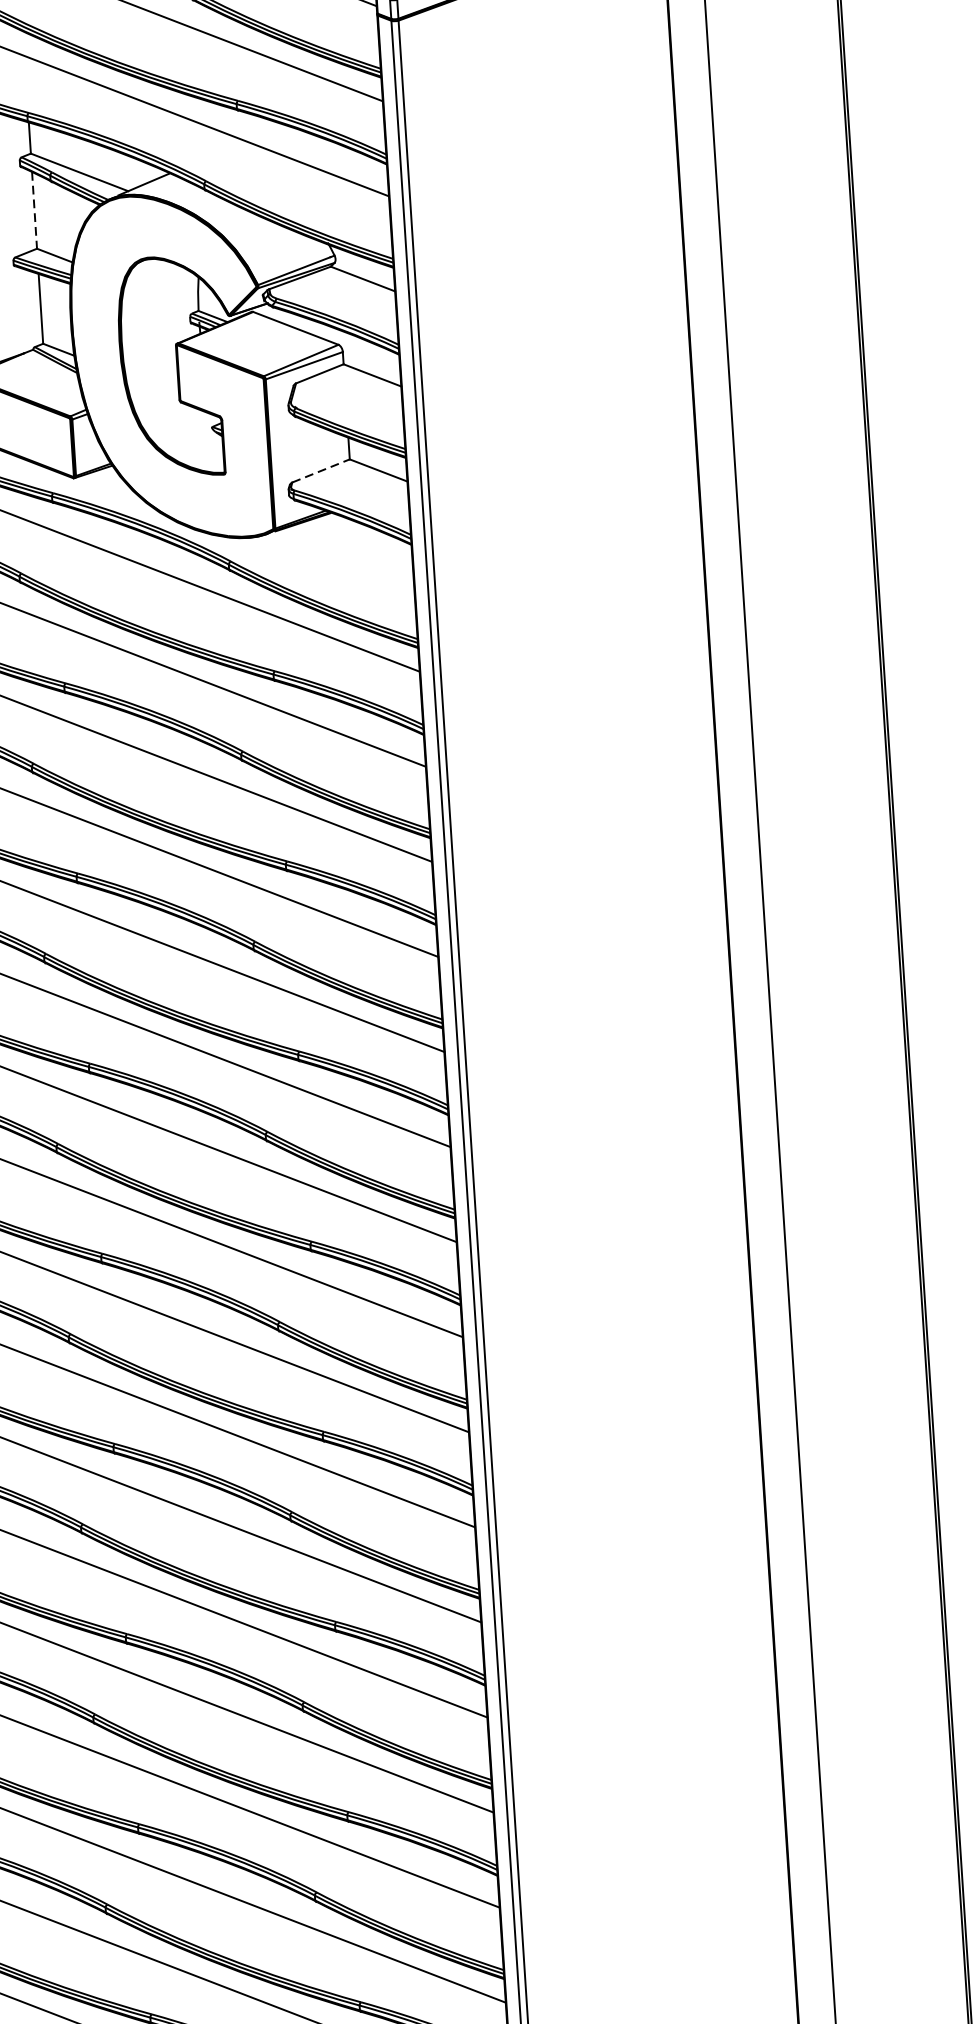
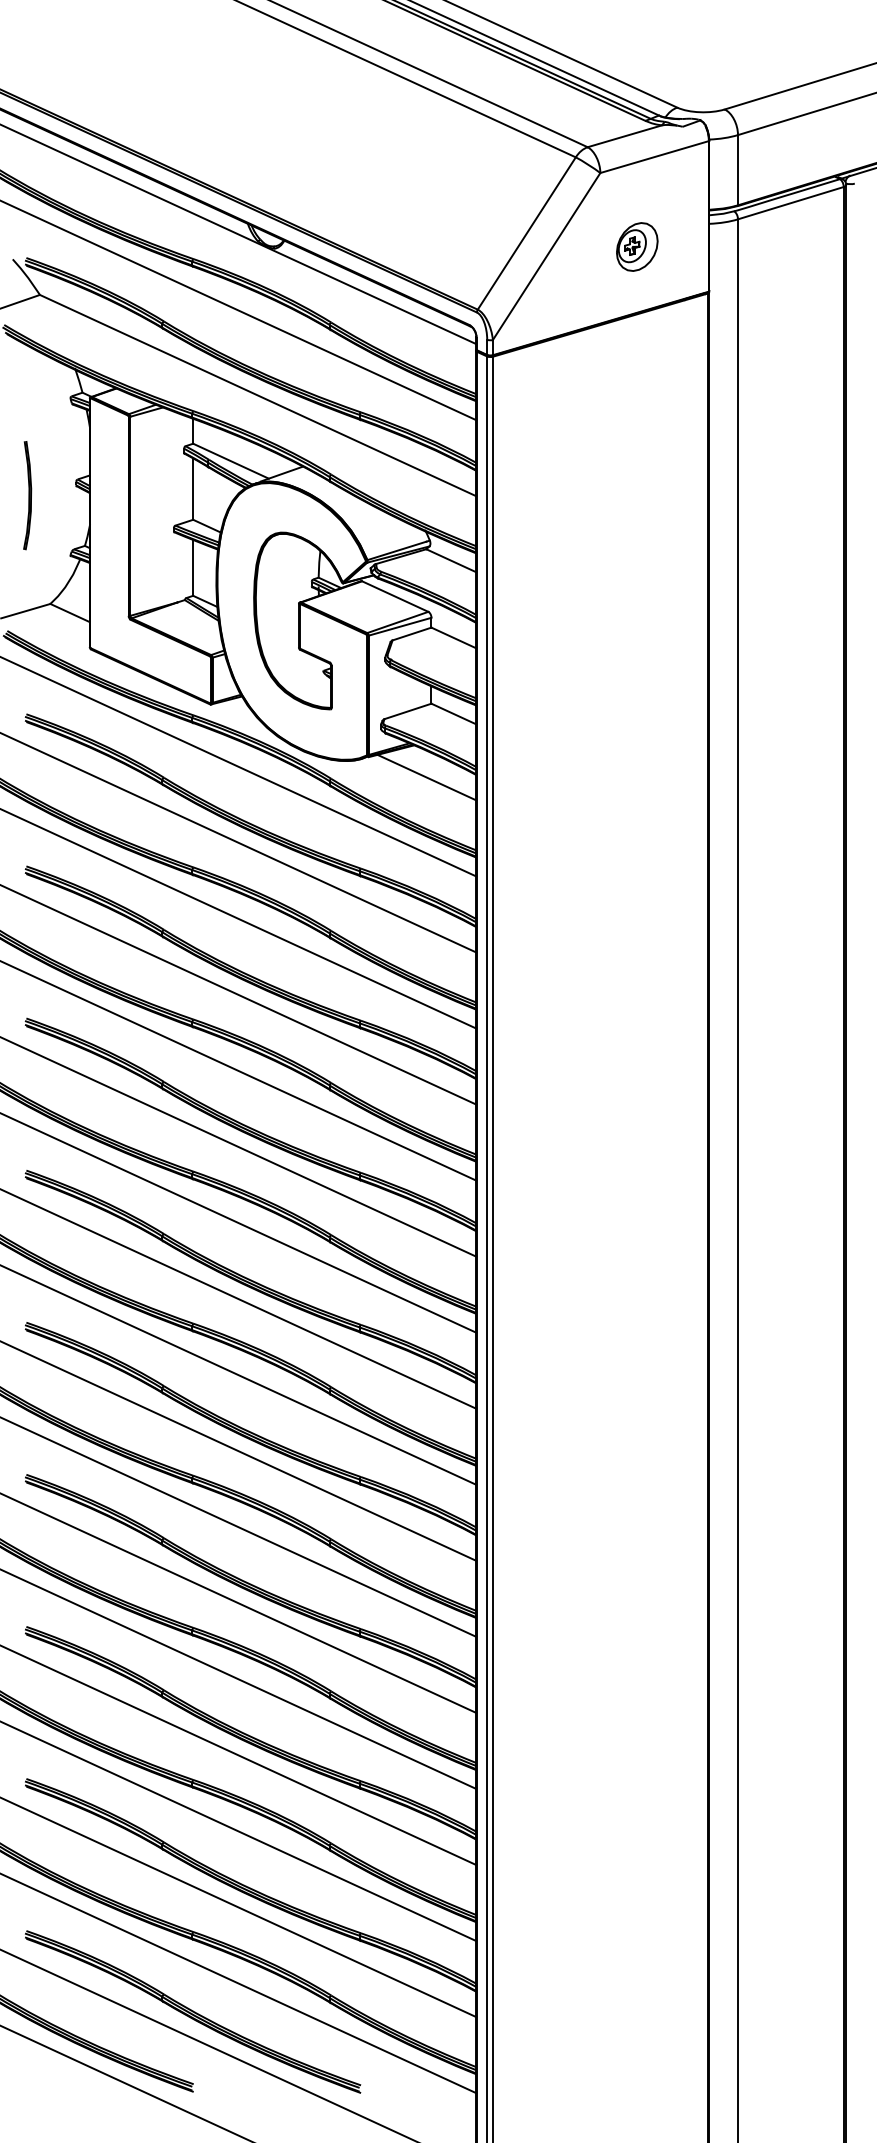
line: (34, 210) -> (193, 489), dashed -> solid
line: (320, 471) -> (407, 711), dashed -> solid
line: (349, 552) -> (426, 777), added

